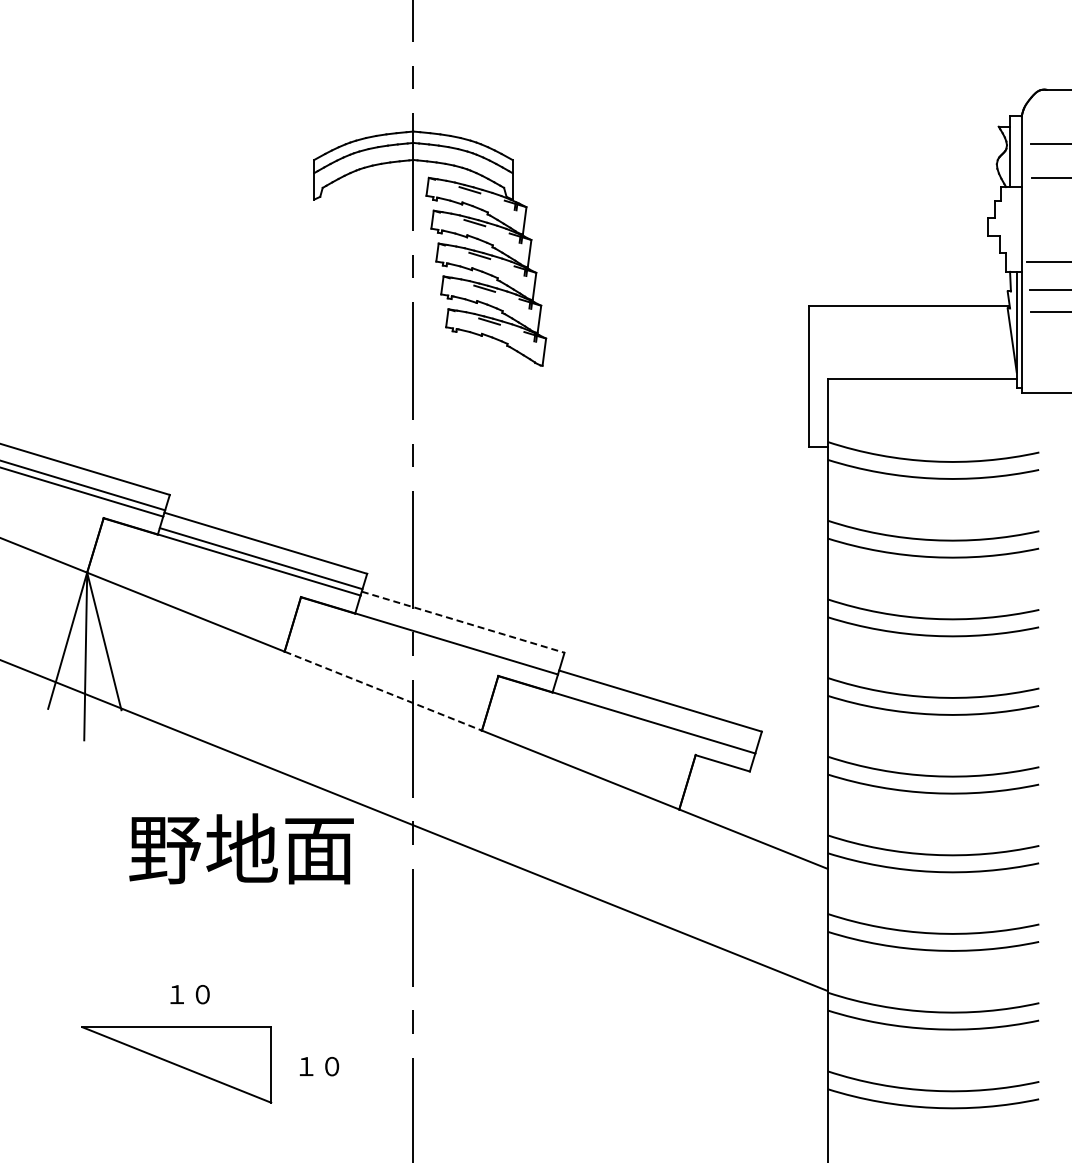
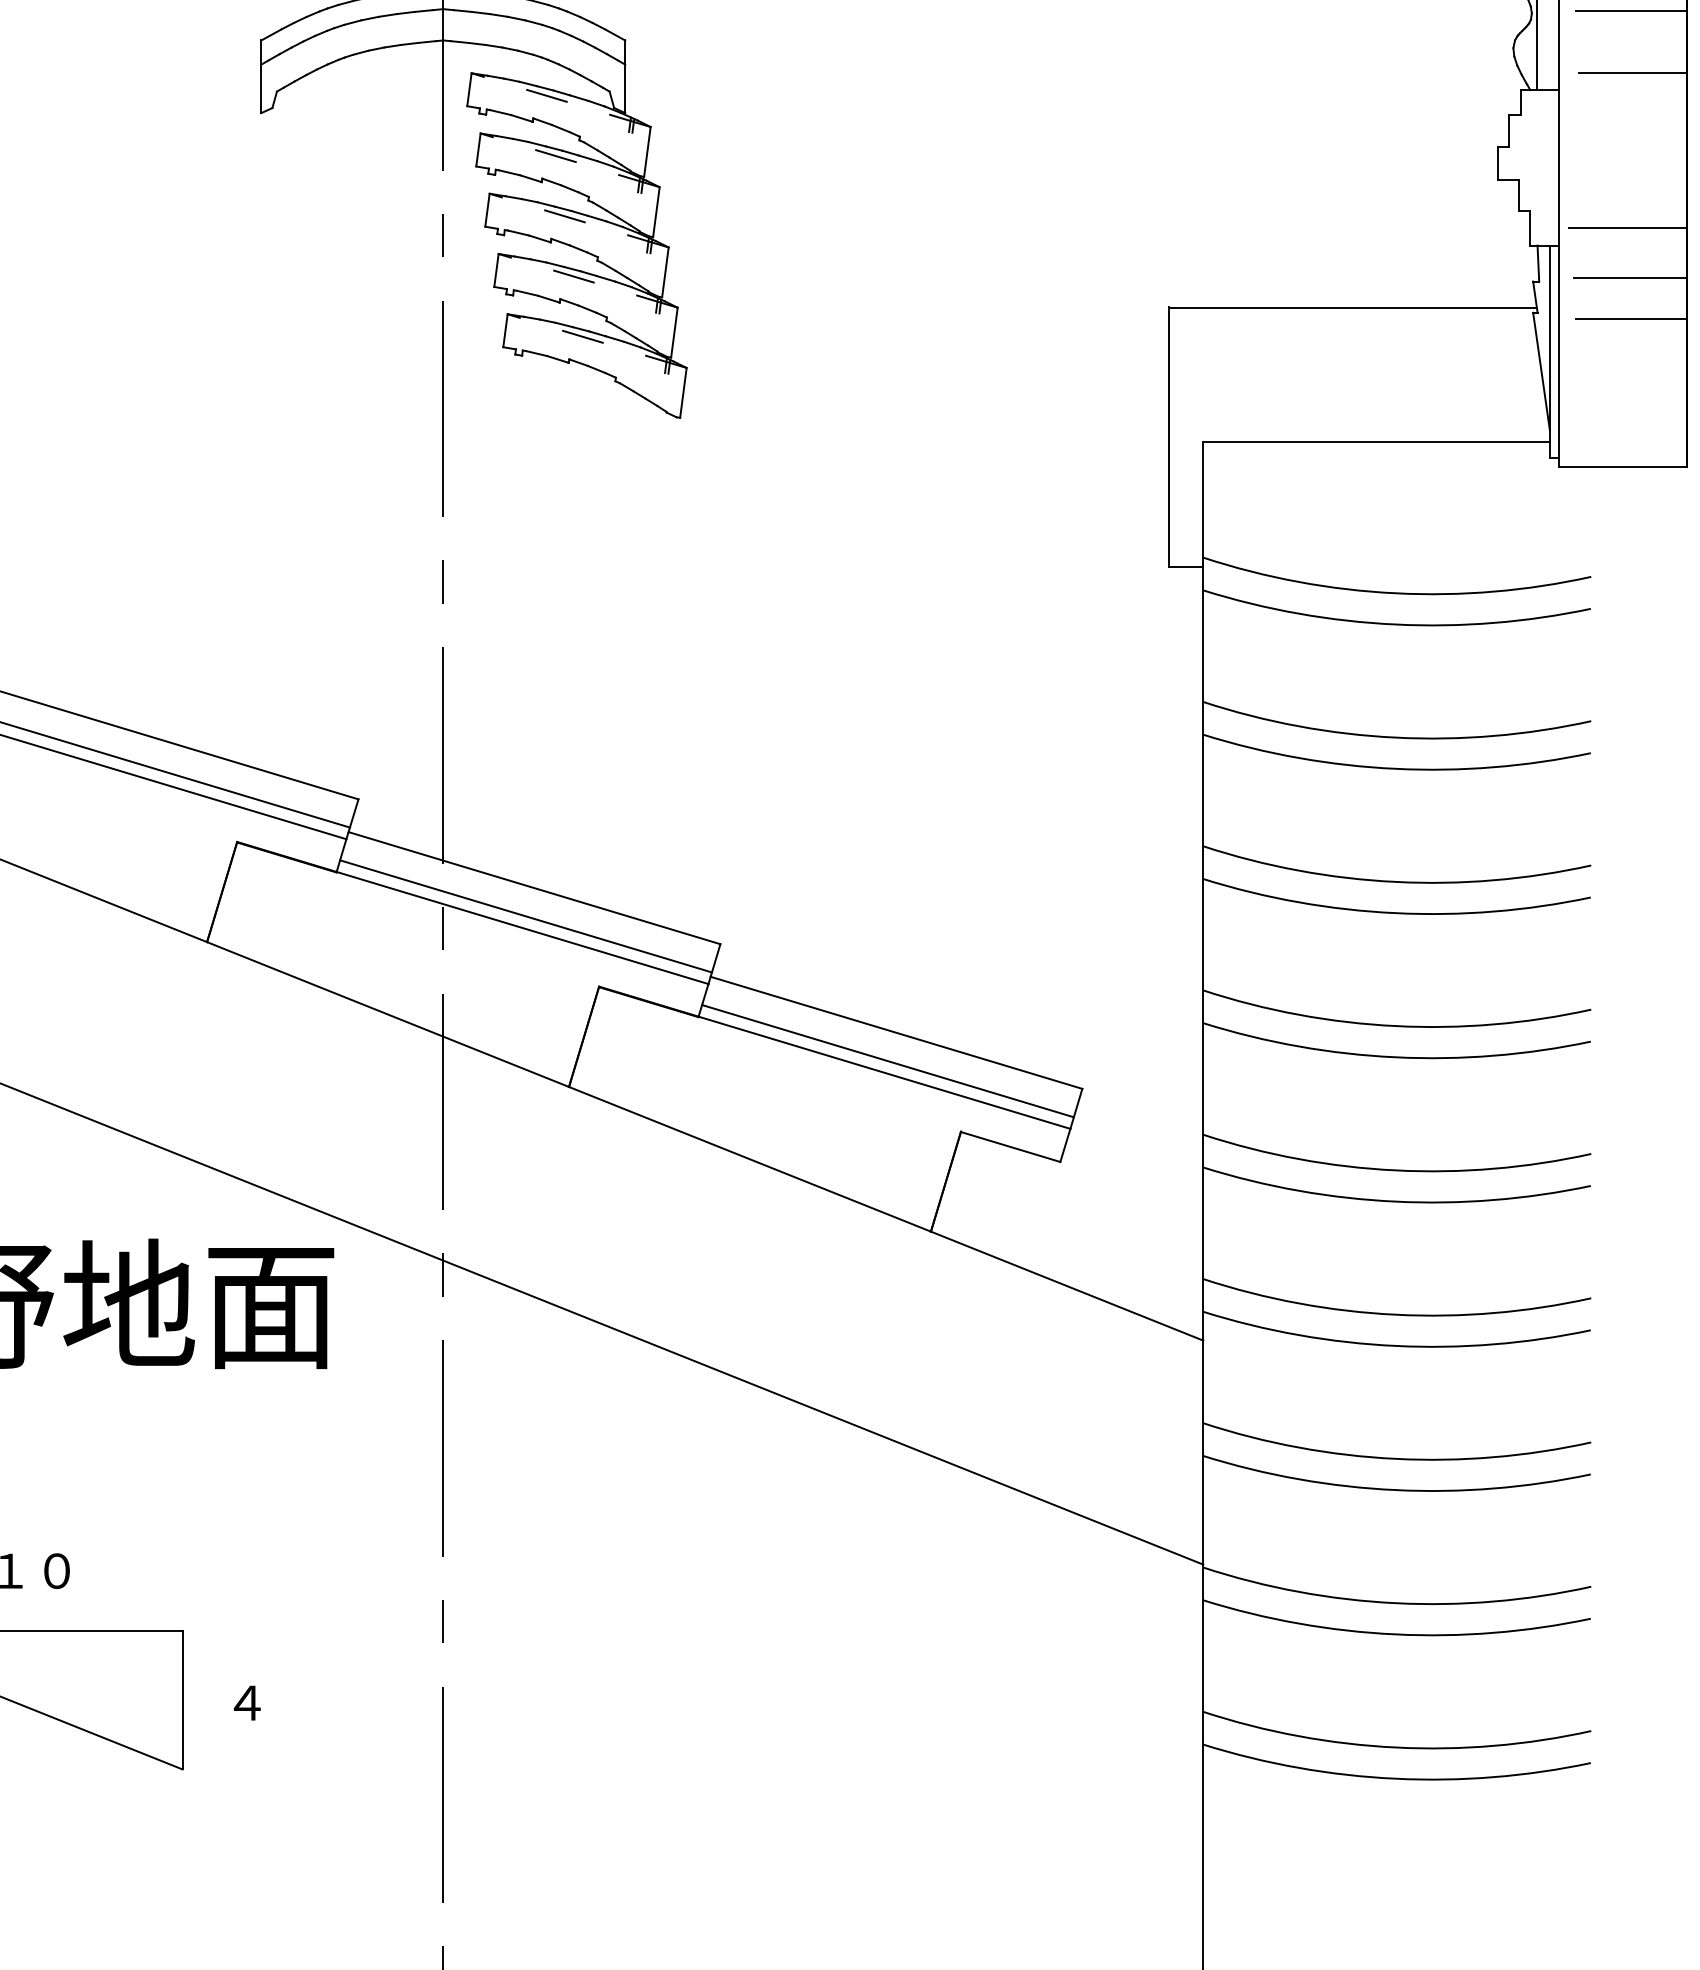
line: (463, 622) -> (535, 888), dashed -> solid
line: (458, 637) -> (525, 916), added
line: (383, 691) -> (388, 1015), dashed -> solid
line: (655, 716) -> (887, 1061), added
text: (319, 1066) -> (271, 1702), １０ -> ４

